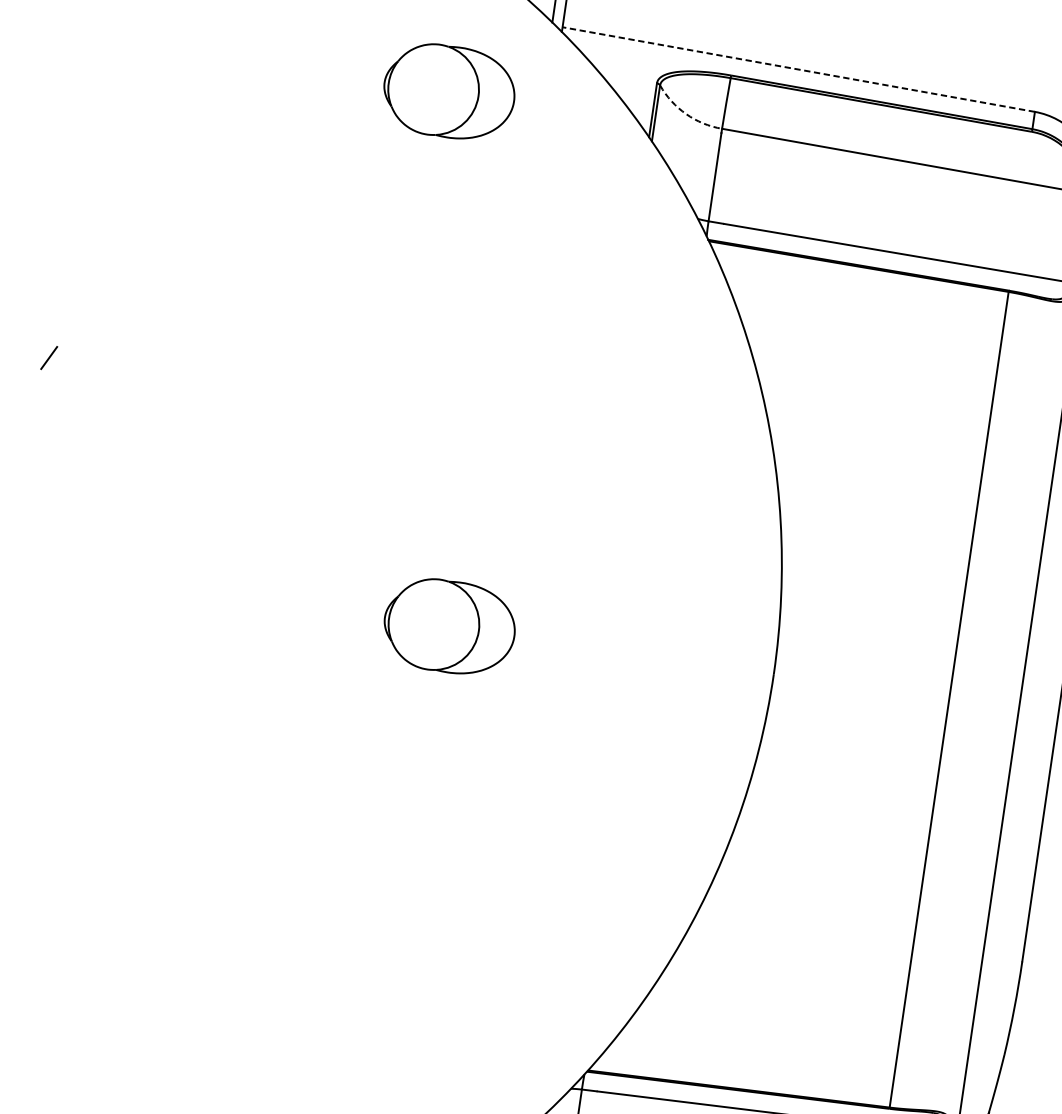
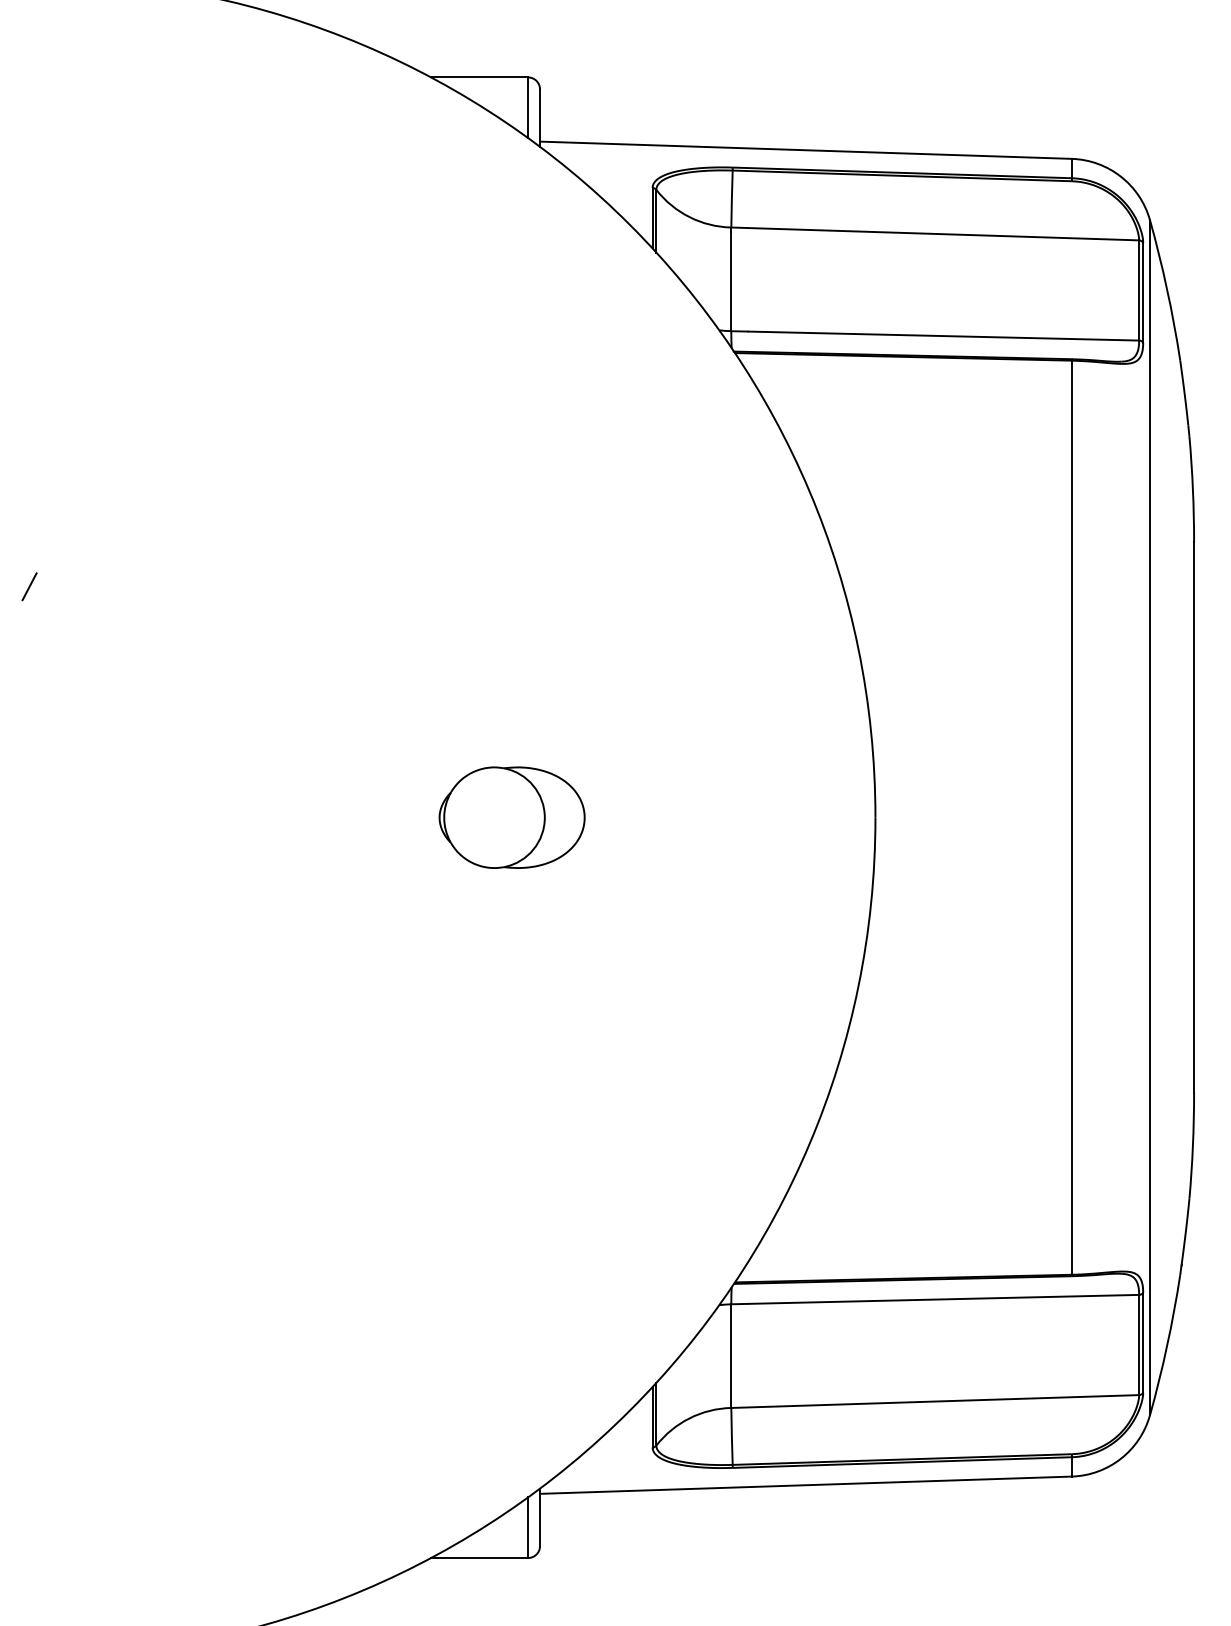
line: (798, 69) -> (805, 150), dashed -> solid
part: (448, 91) -> (425, 230), removed
arc: (686, 114) -> (689, 217), dashed -> solid

